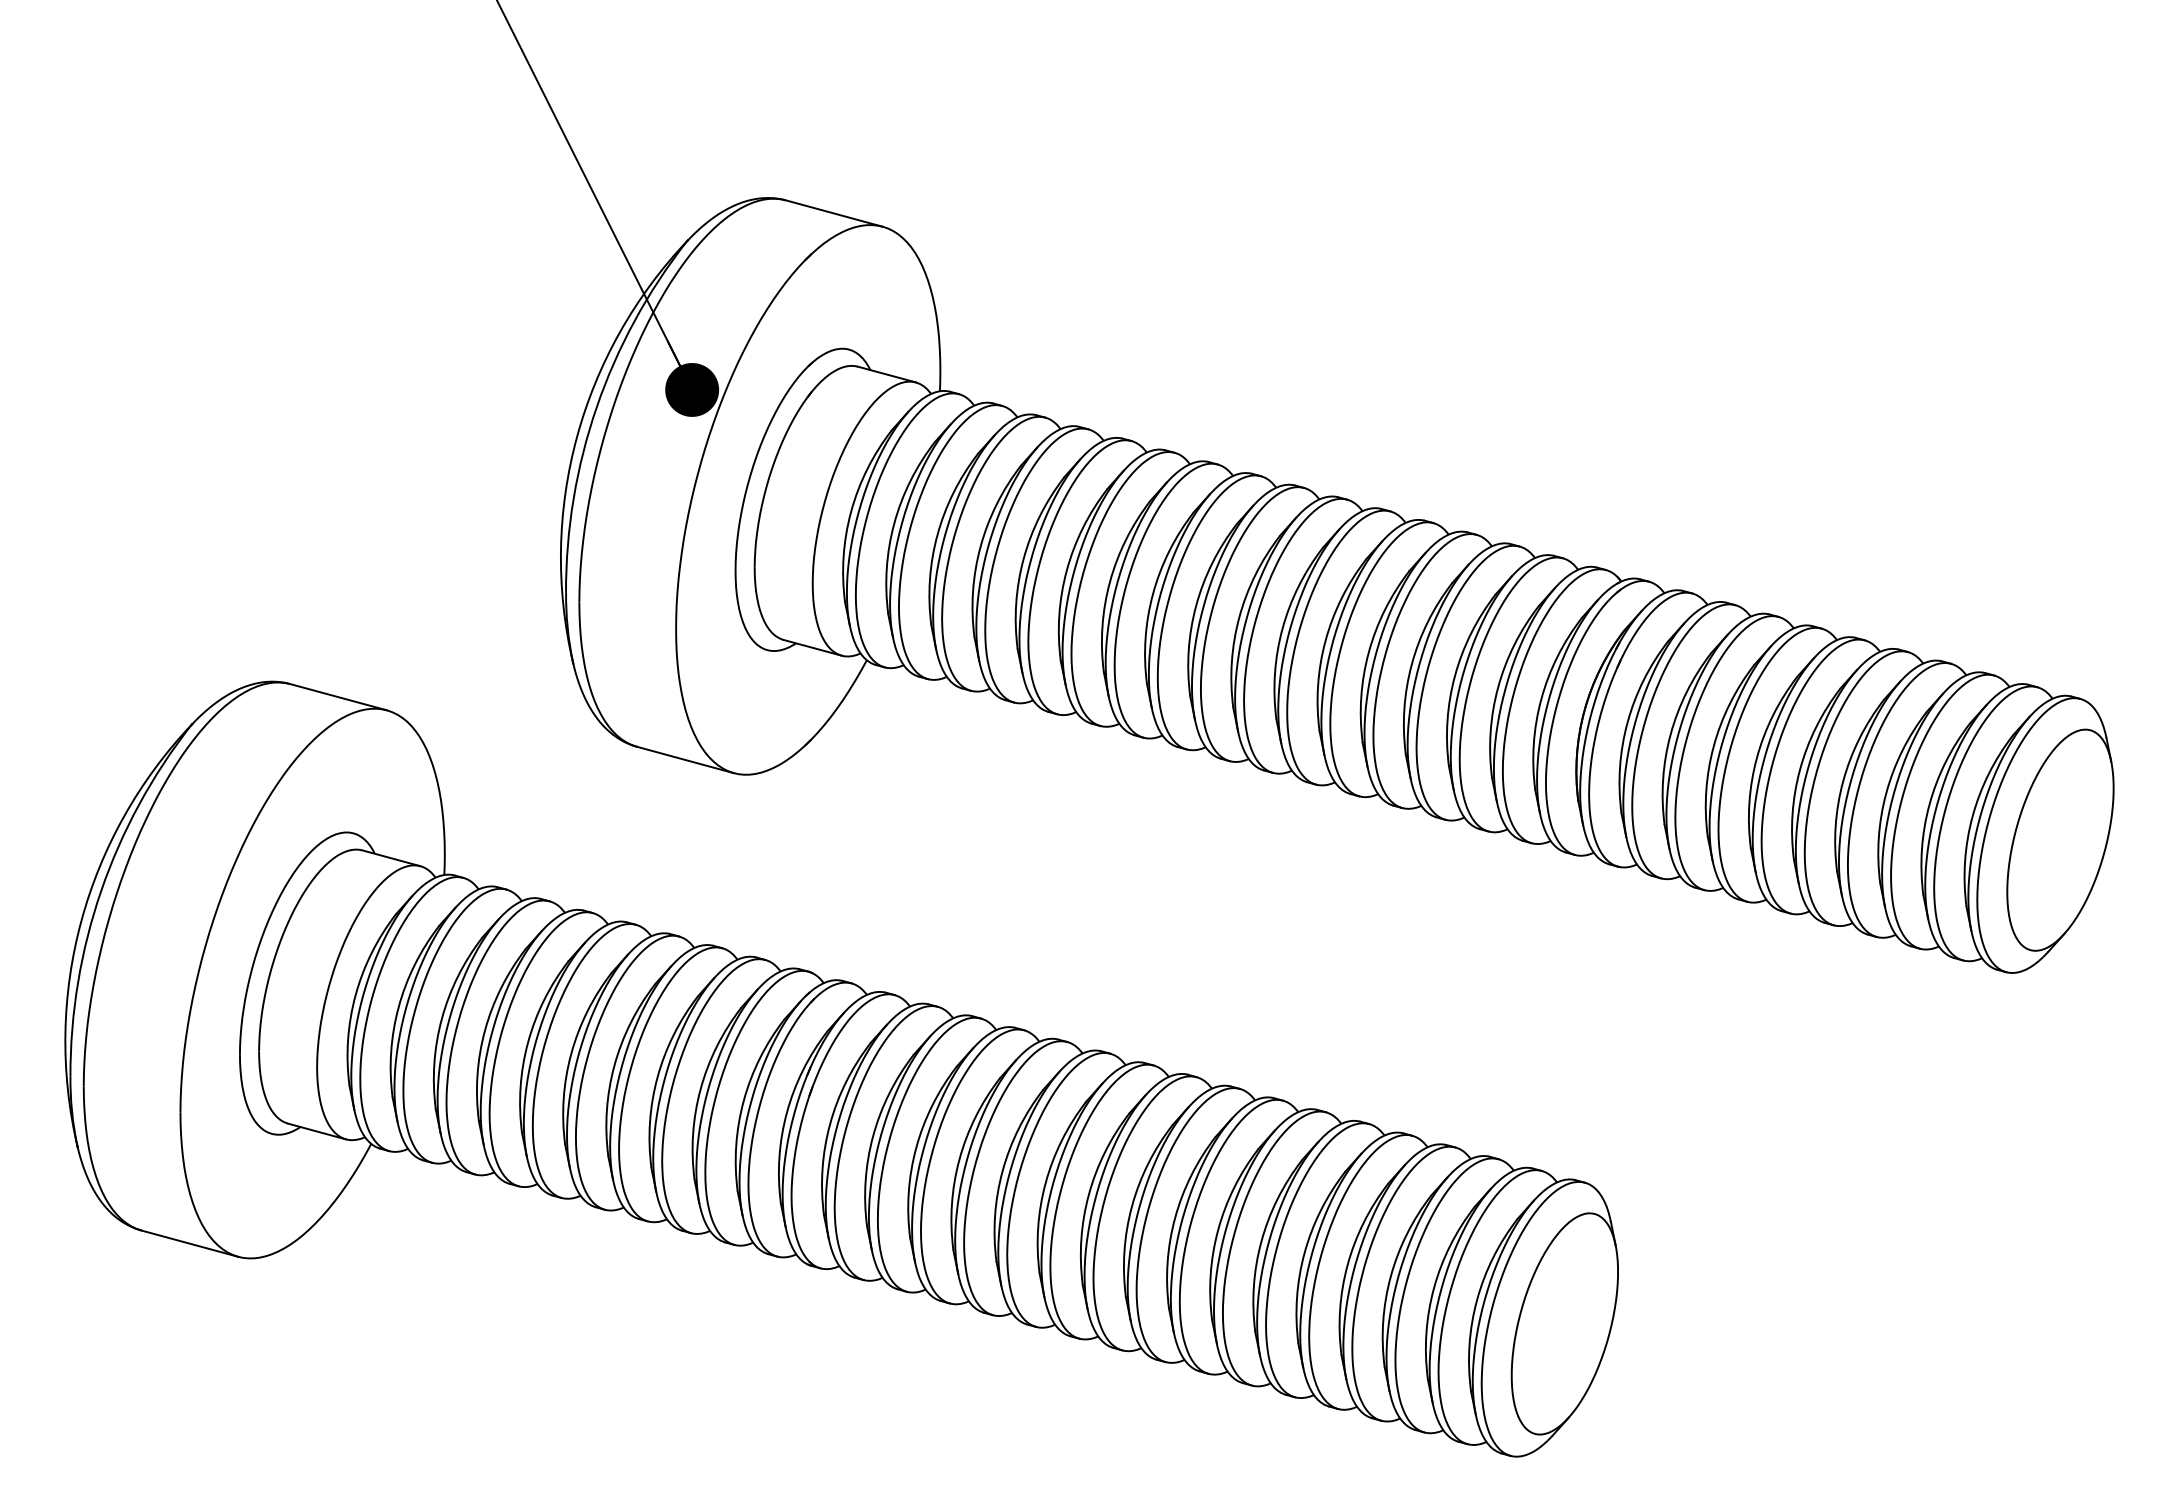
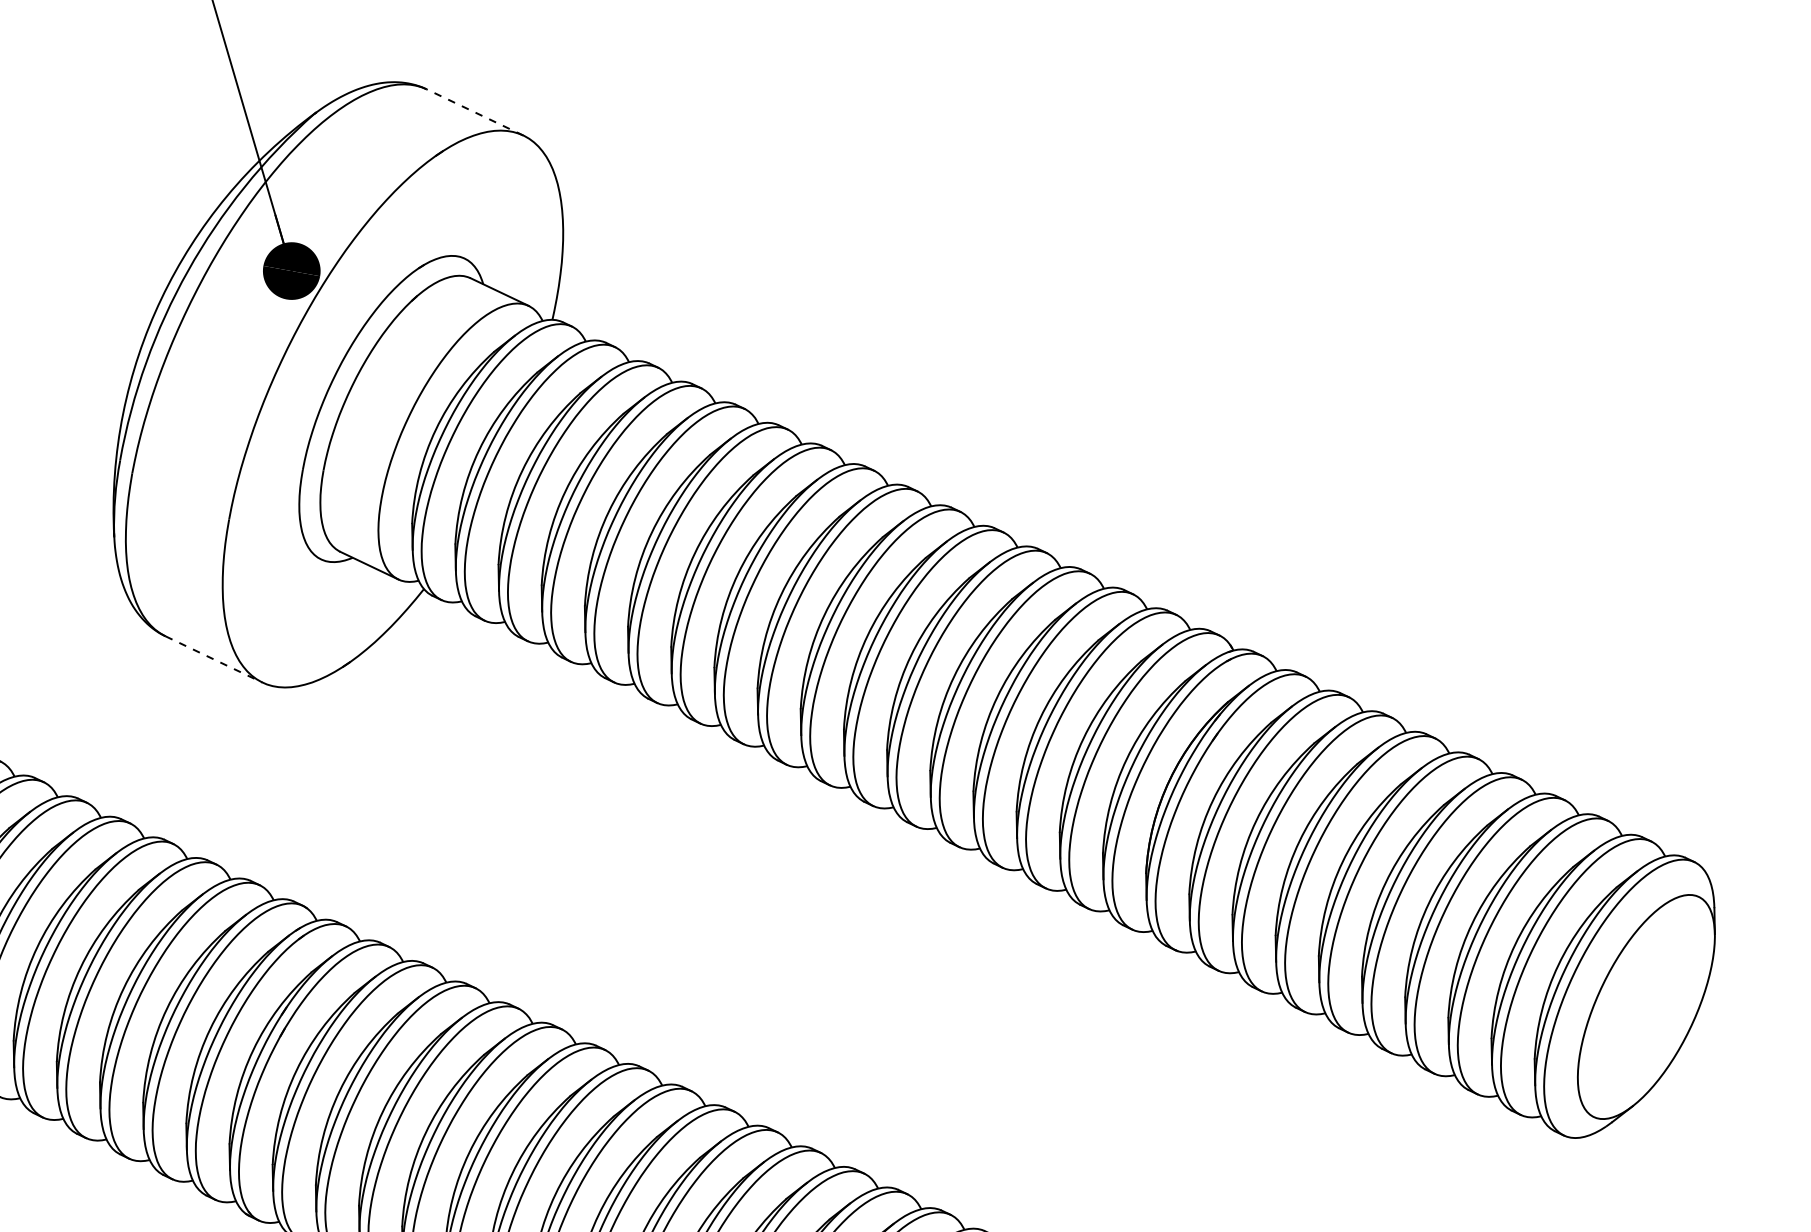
line: (833, 213) -> (474, 112), solid -> dashed
line: (686, 760) -> (214, 660), solid -> dashed

